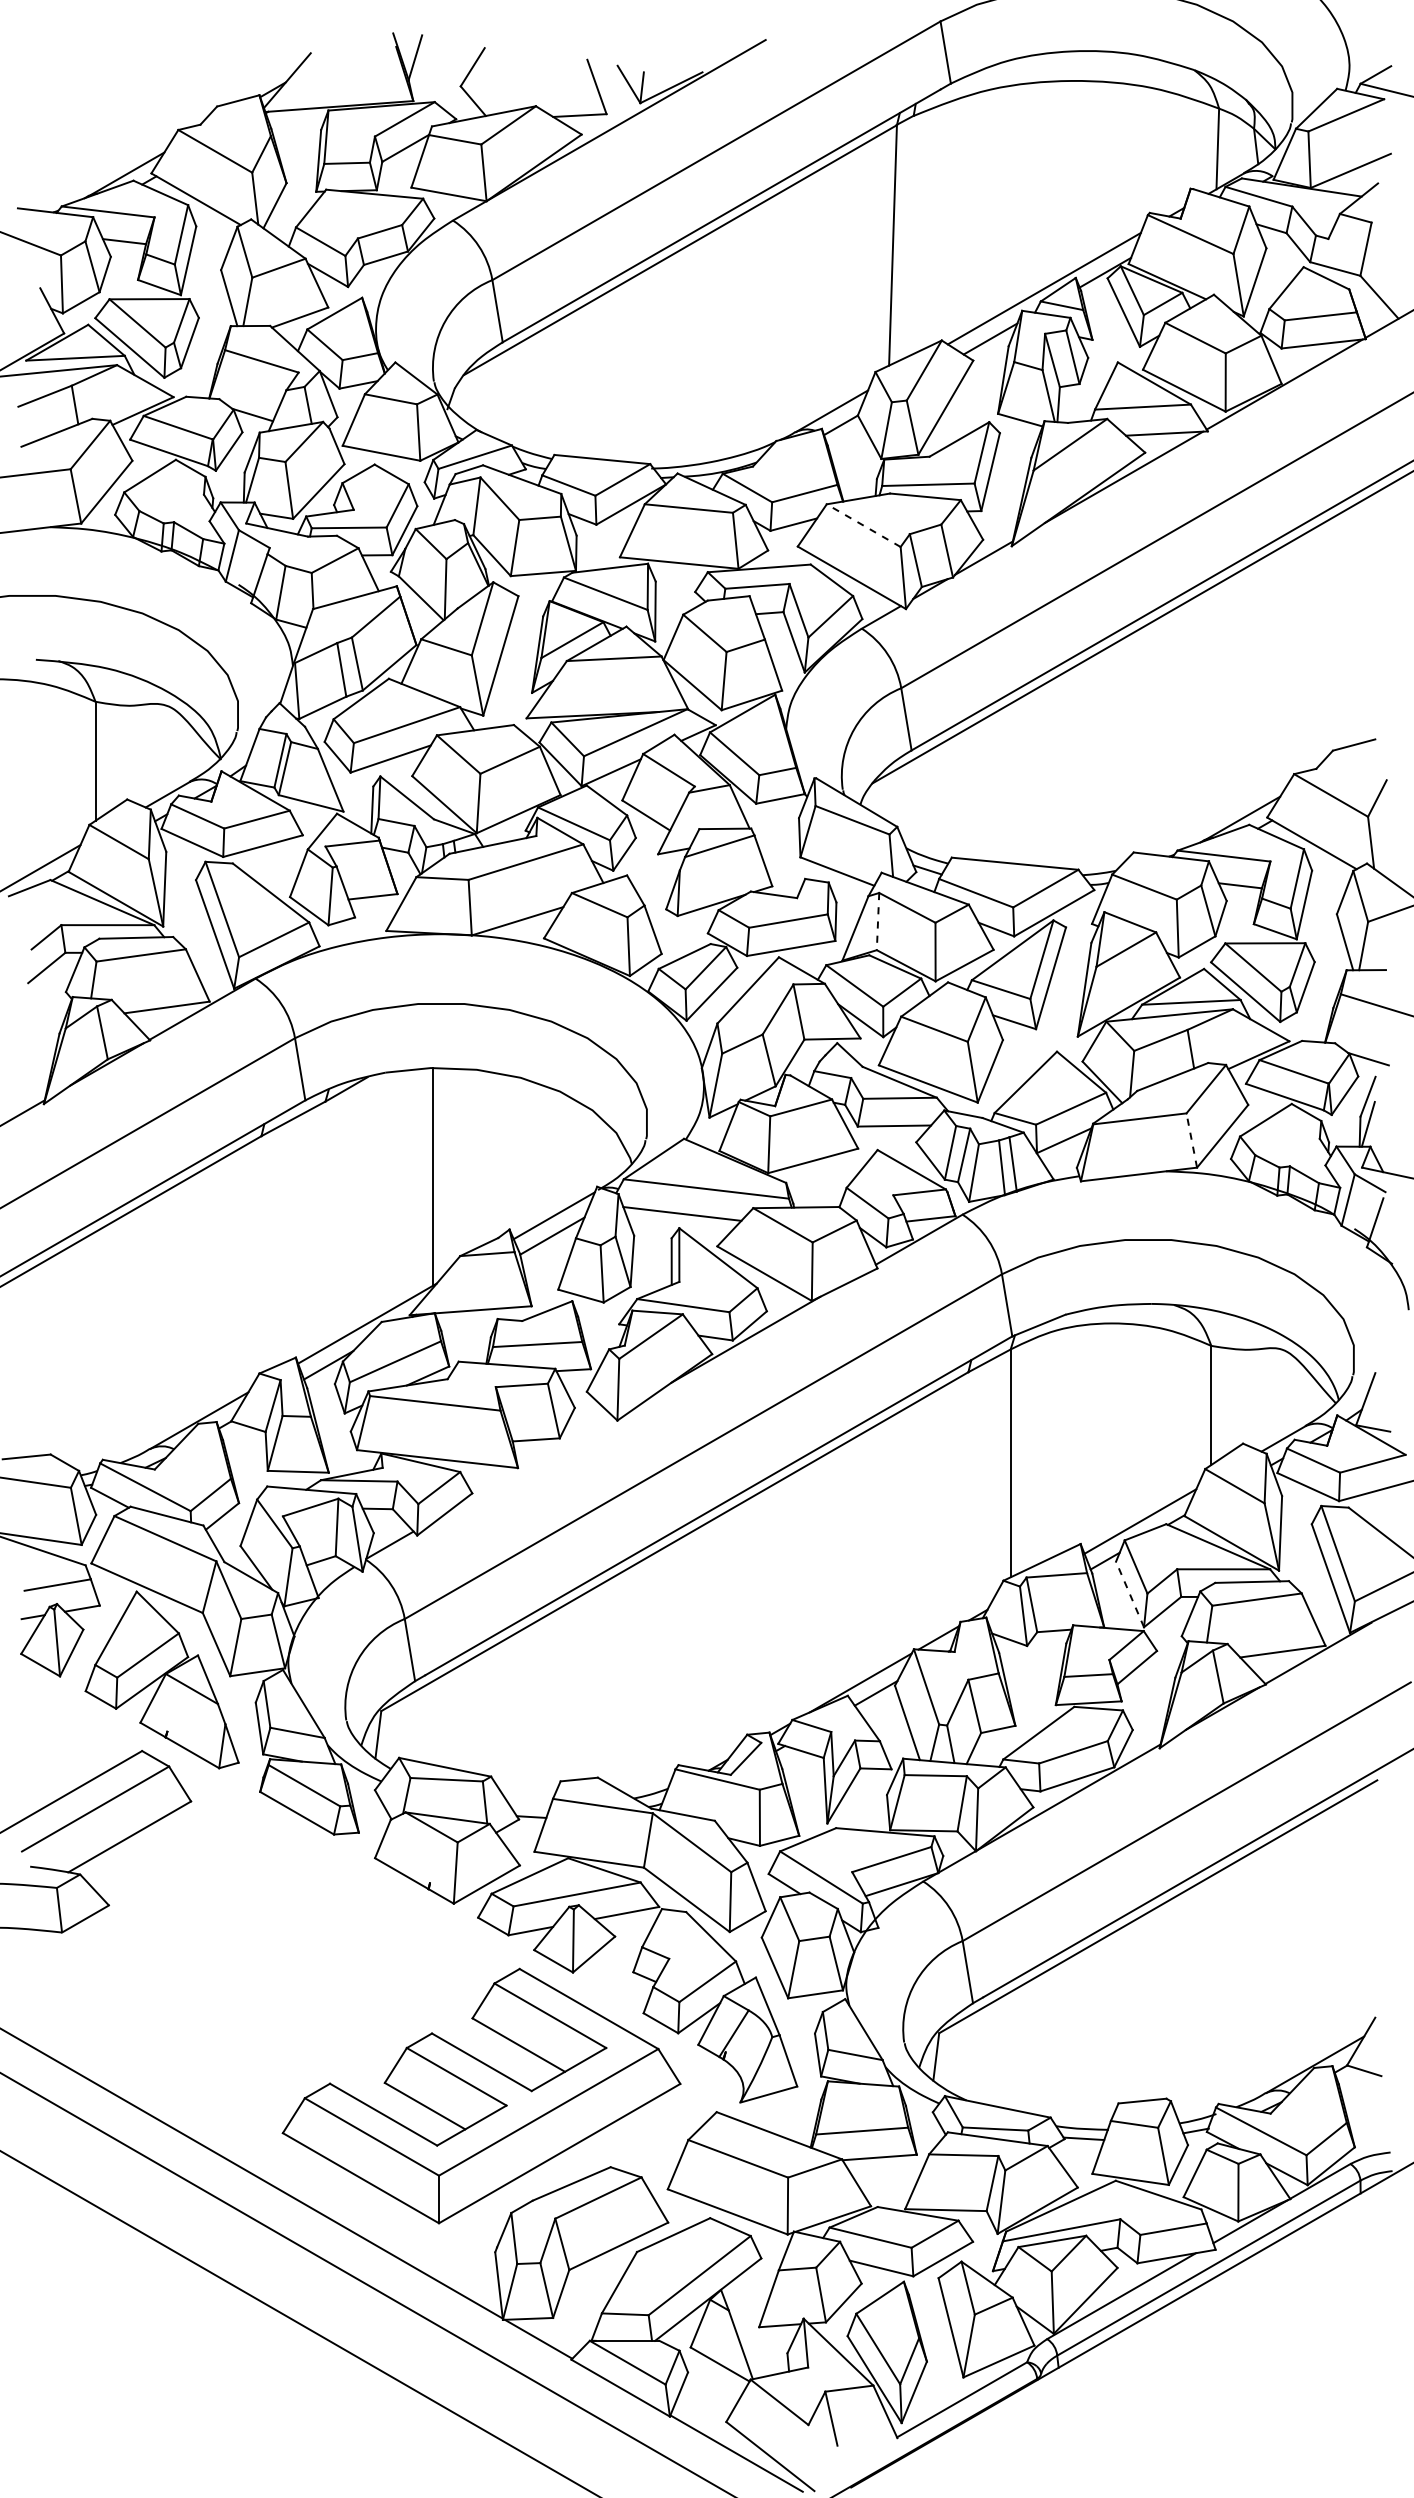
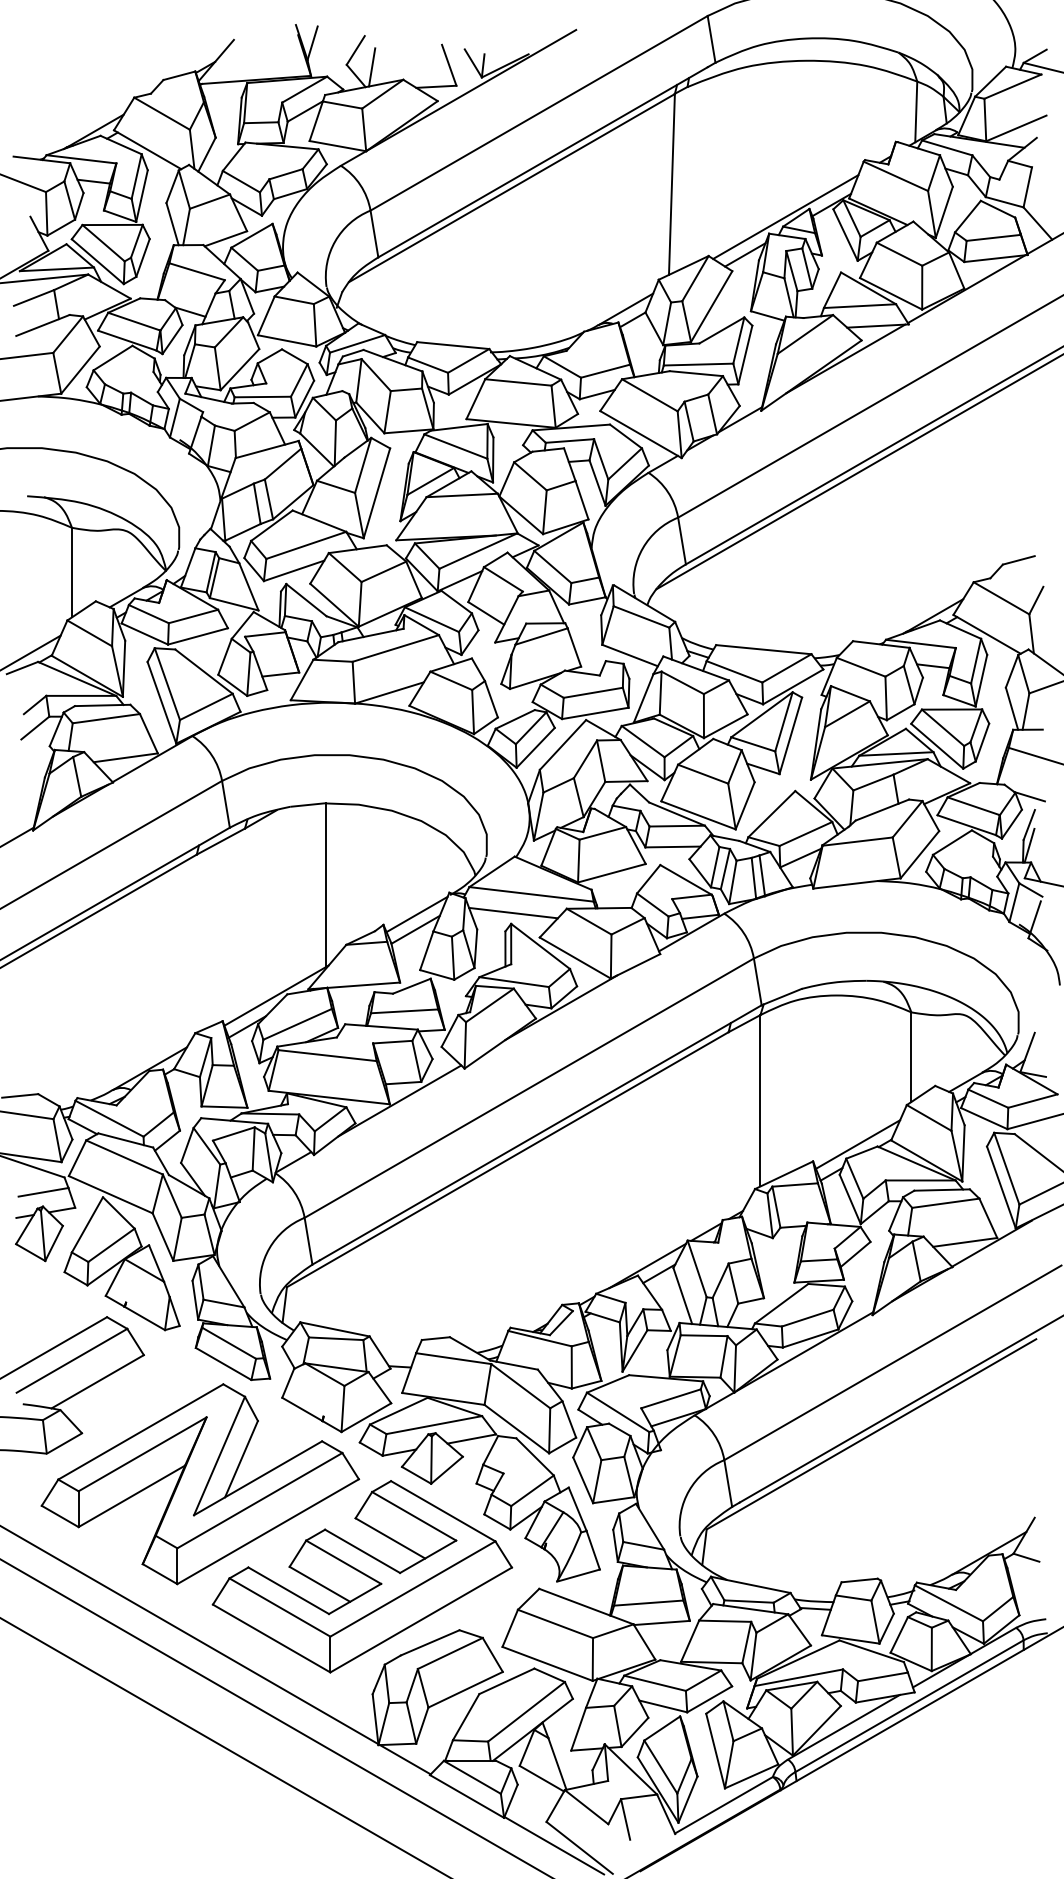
line: (494, 89) -> (372, 67), added
line: (863, 525) -> (649, 395), dashed -> solid
line: (878, 921) -> (661, 693), dashed -> solid
line: (1191, 1140) -> (896, 857), dashed -> solid
line: (531, 1463) -> (399, 1100), added
line: (1130, 1594) -> (850, 1199), dashed -> solid
part: (266, 1972) -> (200, 1483), added

